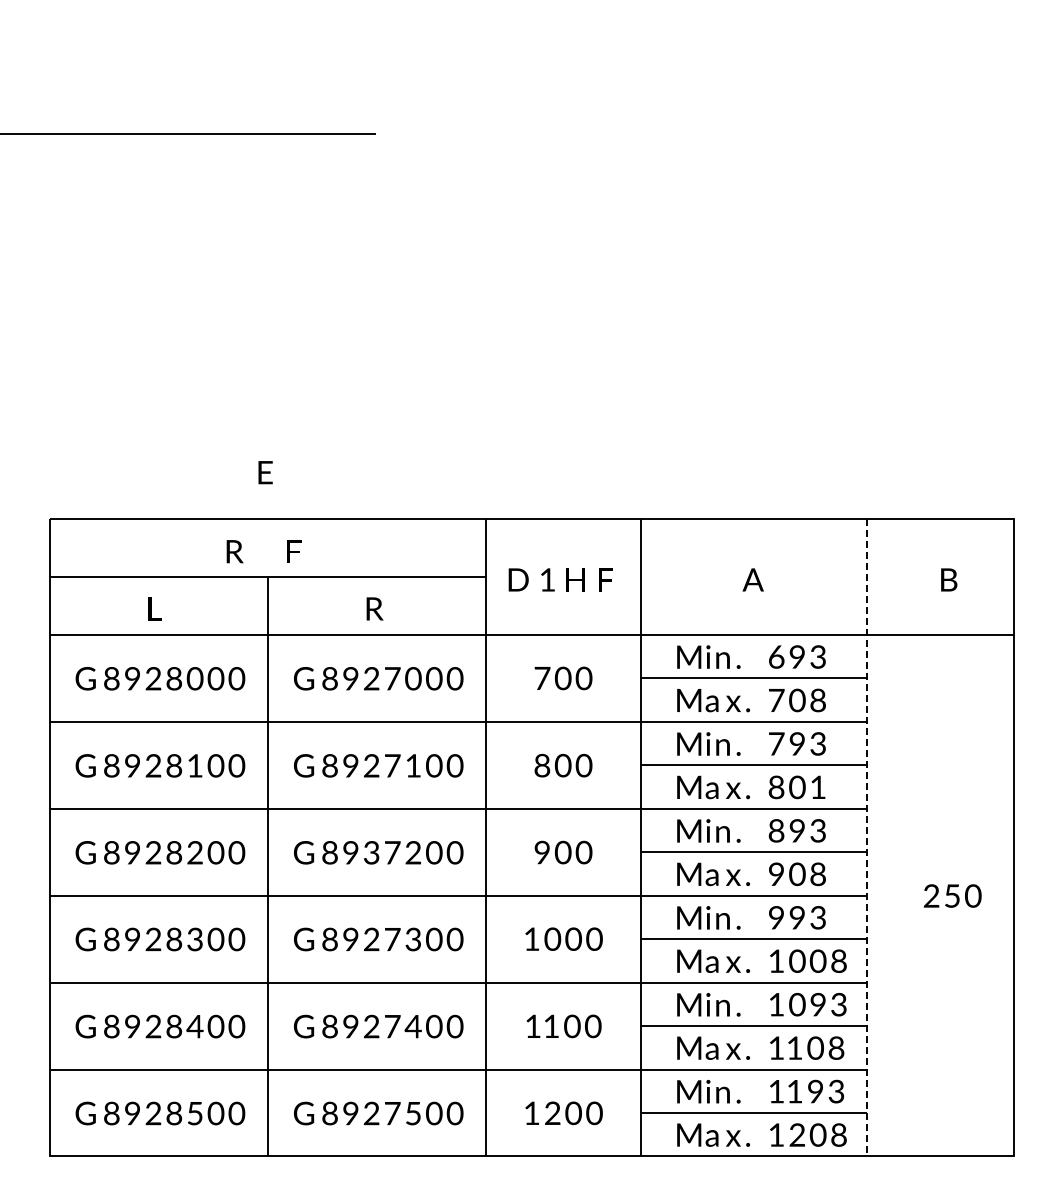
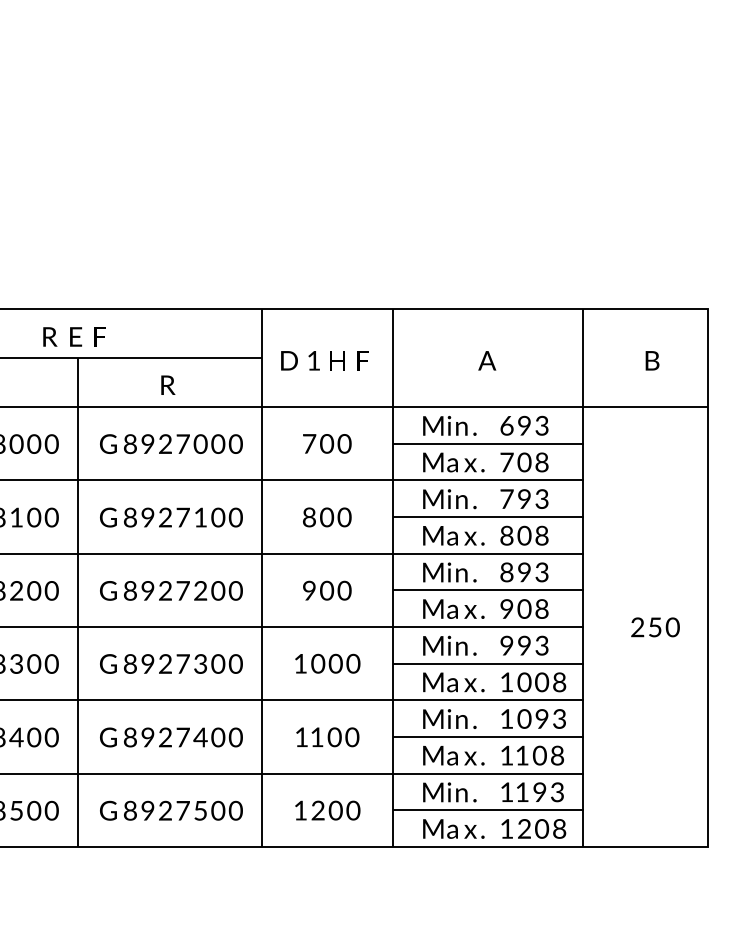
text: (265, 472) -> (75, 336), moved
text: (817, 787) -> (541, 535), 1 -> 8
line: (867, 837) -> (583, 578), dashed -> solid
text: (371, 854) -> (165, 592), 3 -> 2

